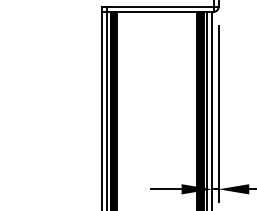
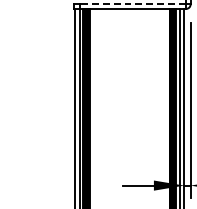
line: (160, 7) -> (132, 4), solid -> dashed

